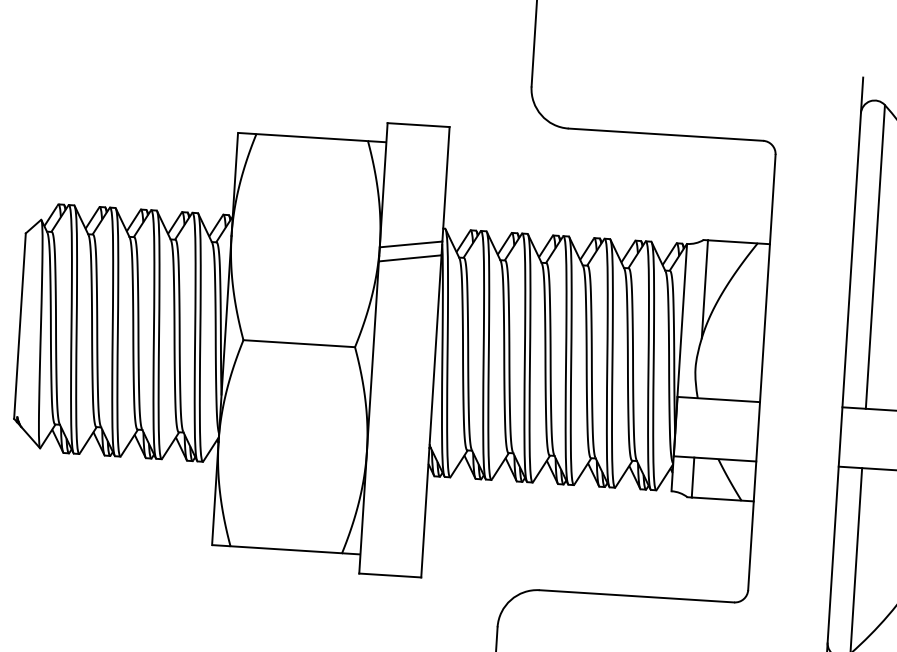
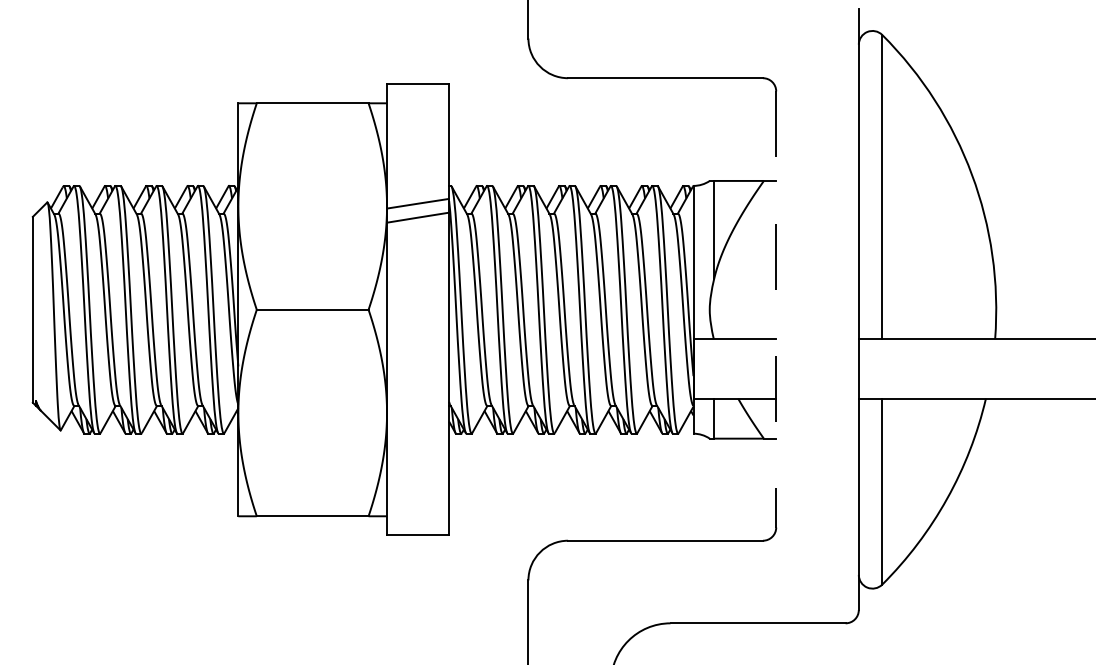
line: (762, 372) -> (776, 309), solid -> dashed

